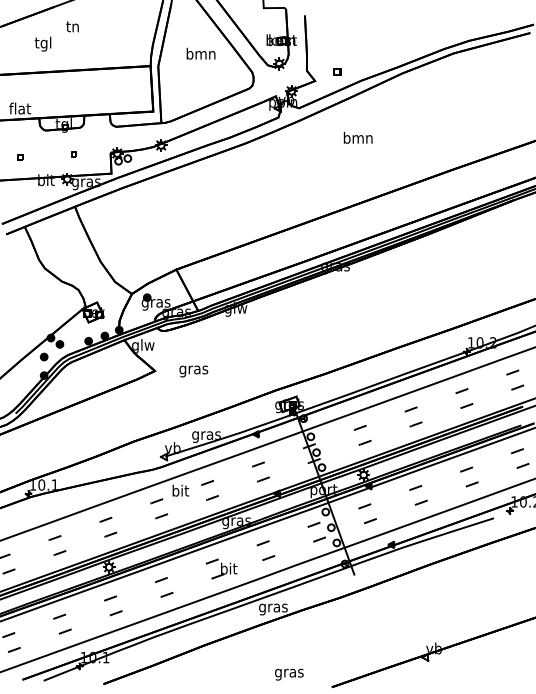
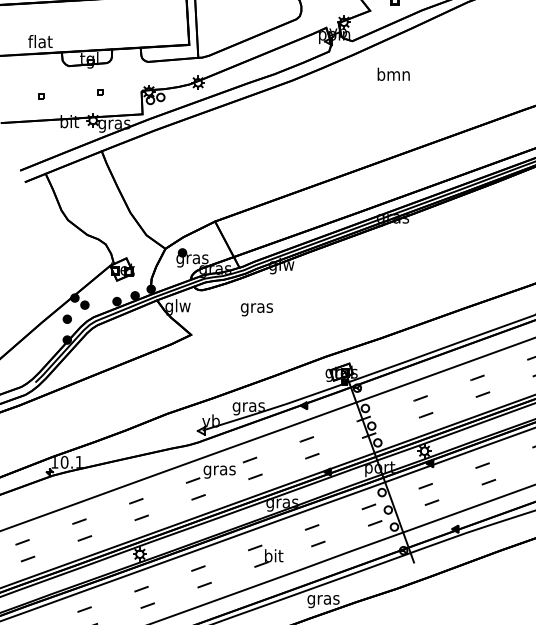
text: (357, 137) -> (392, 73), moved
text: (193, 371) -> (256, 309), moved
text: (180, 491) -> (219, 469), bit -> gras

